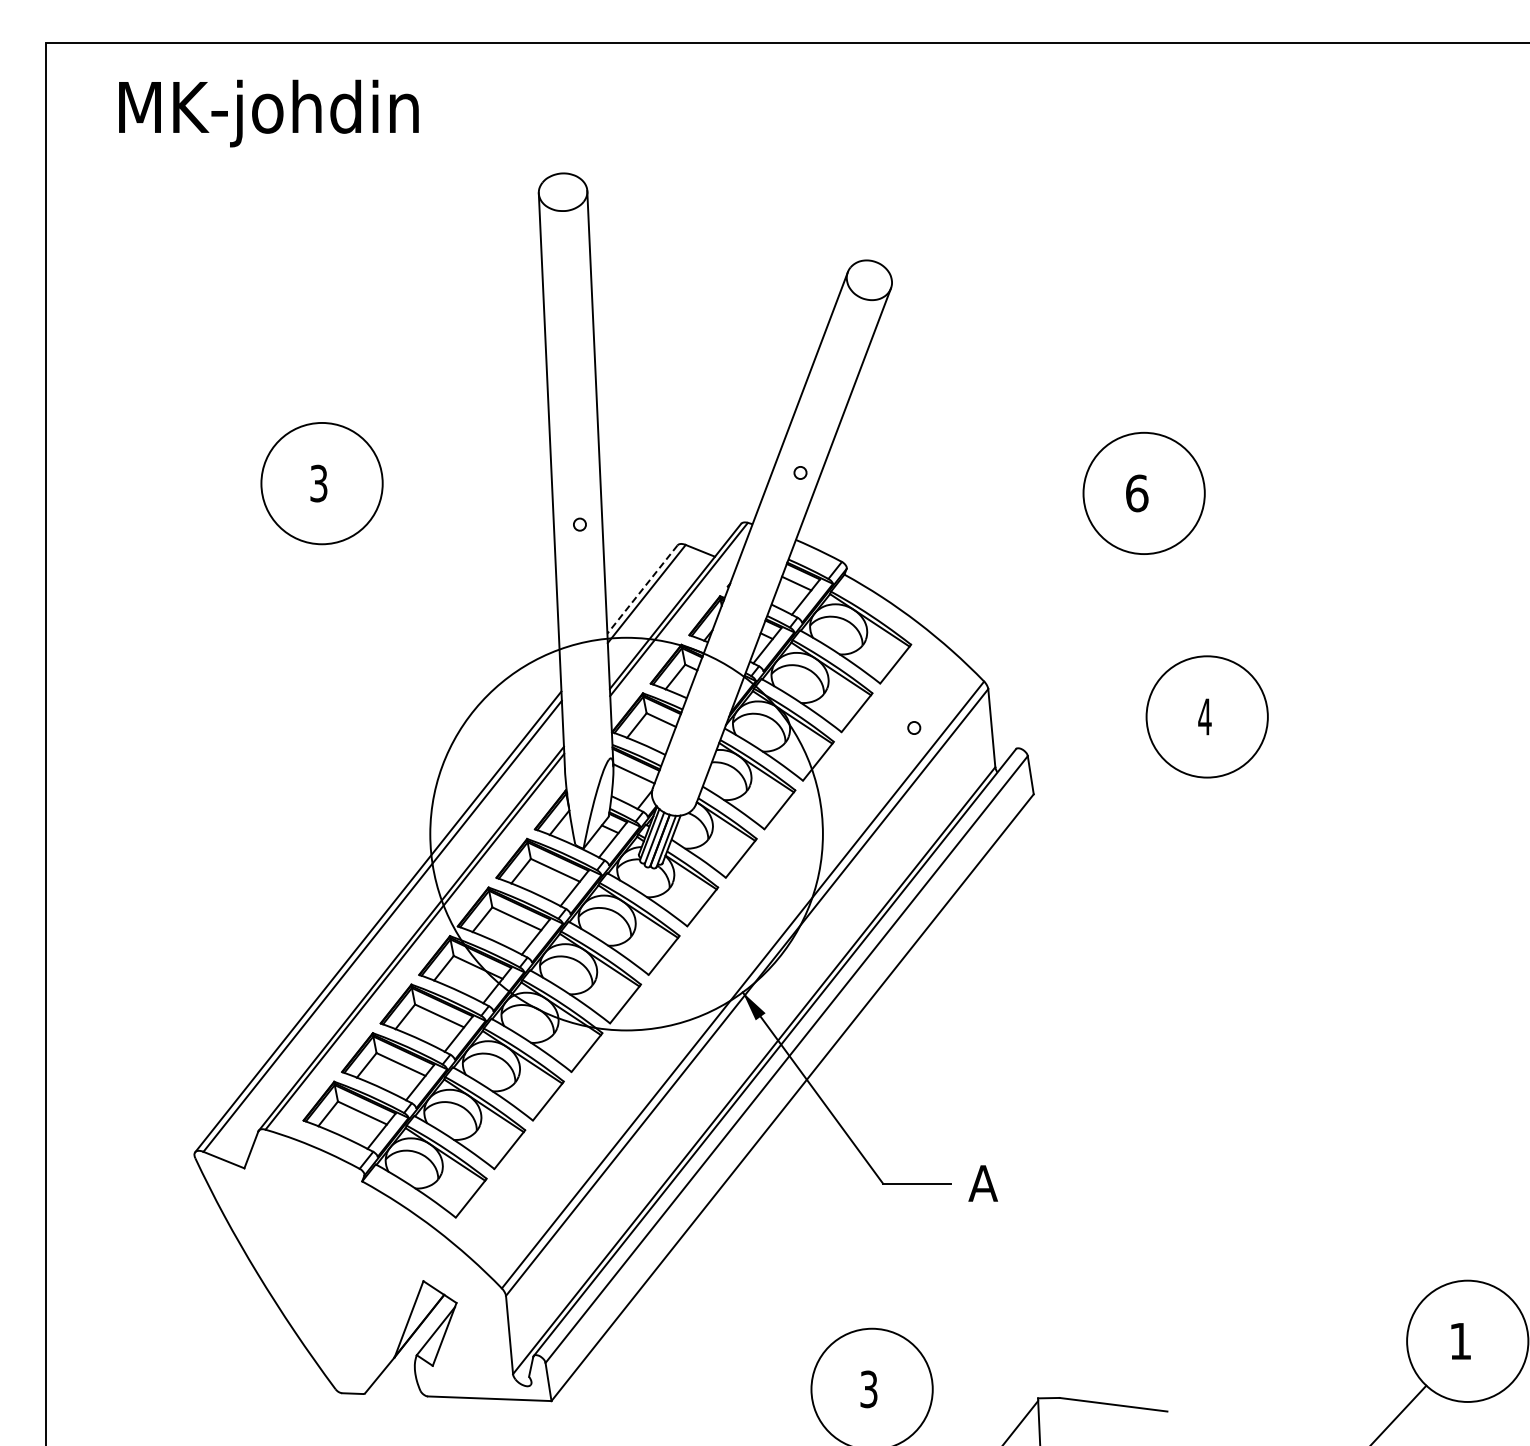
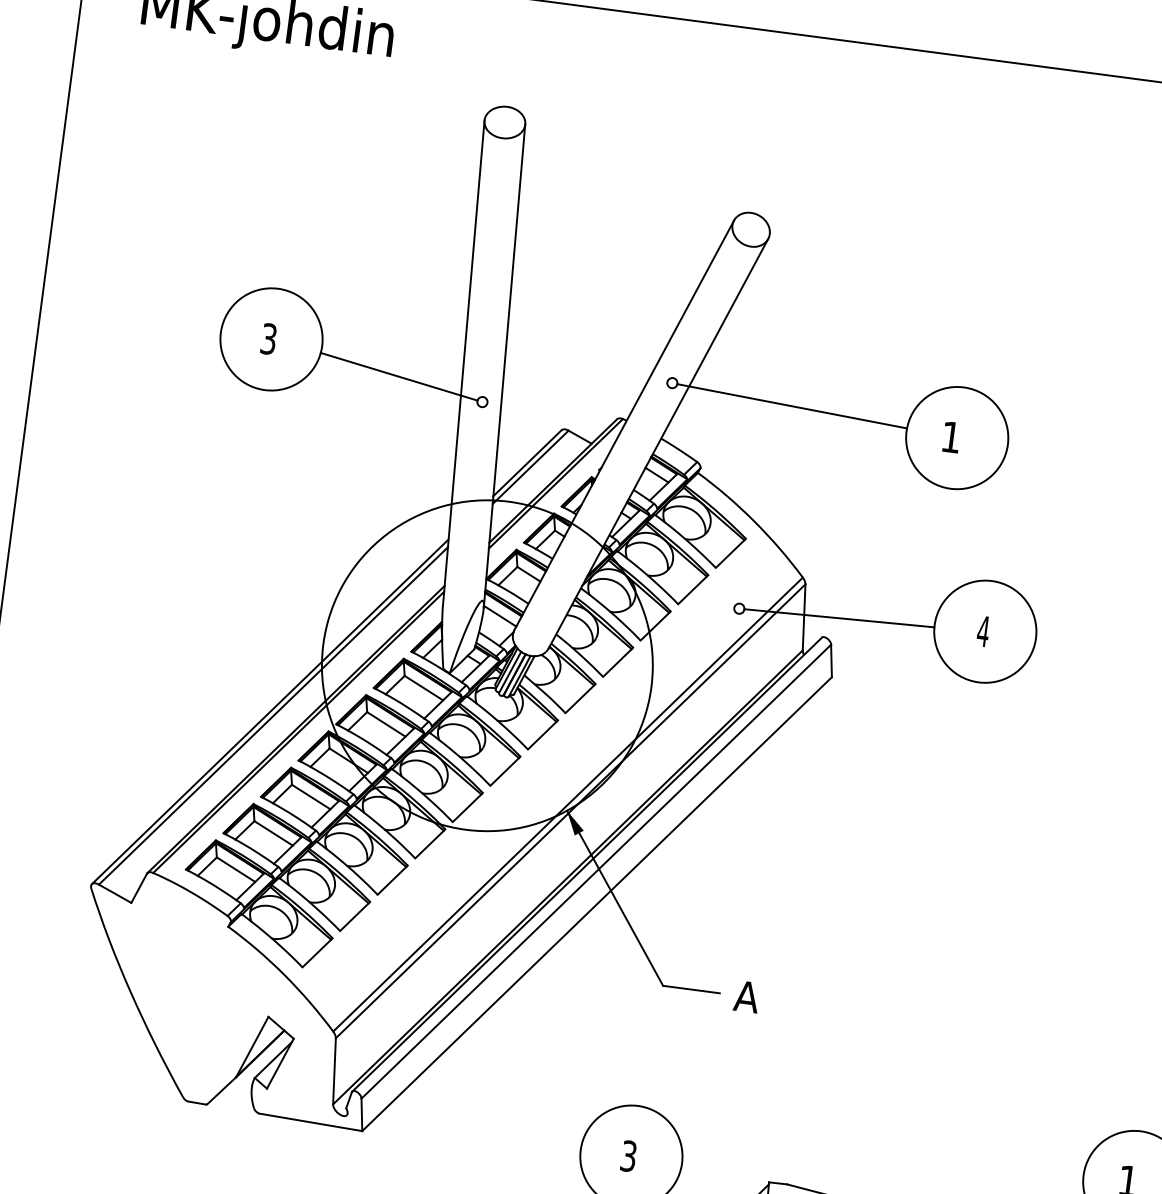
line: (944, 481) -> (791, 406), added
text: (1137, 493) -> (951, 437), 6 -> 1
line: (477, 507) -> (398, 376), added
line: (642, 589) -> (527, 463), dashed -> solid
line: (1033, 723) -> (839, 618), added

